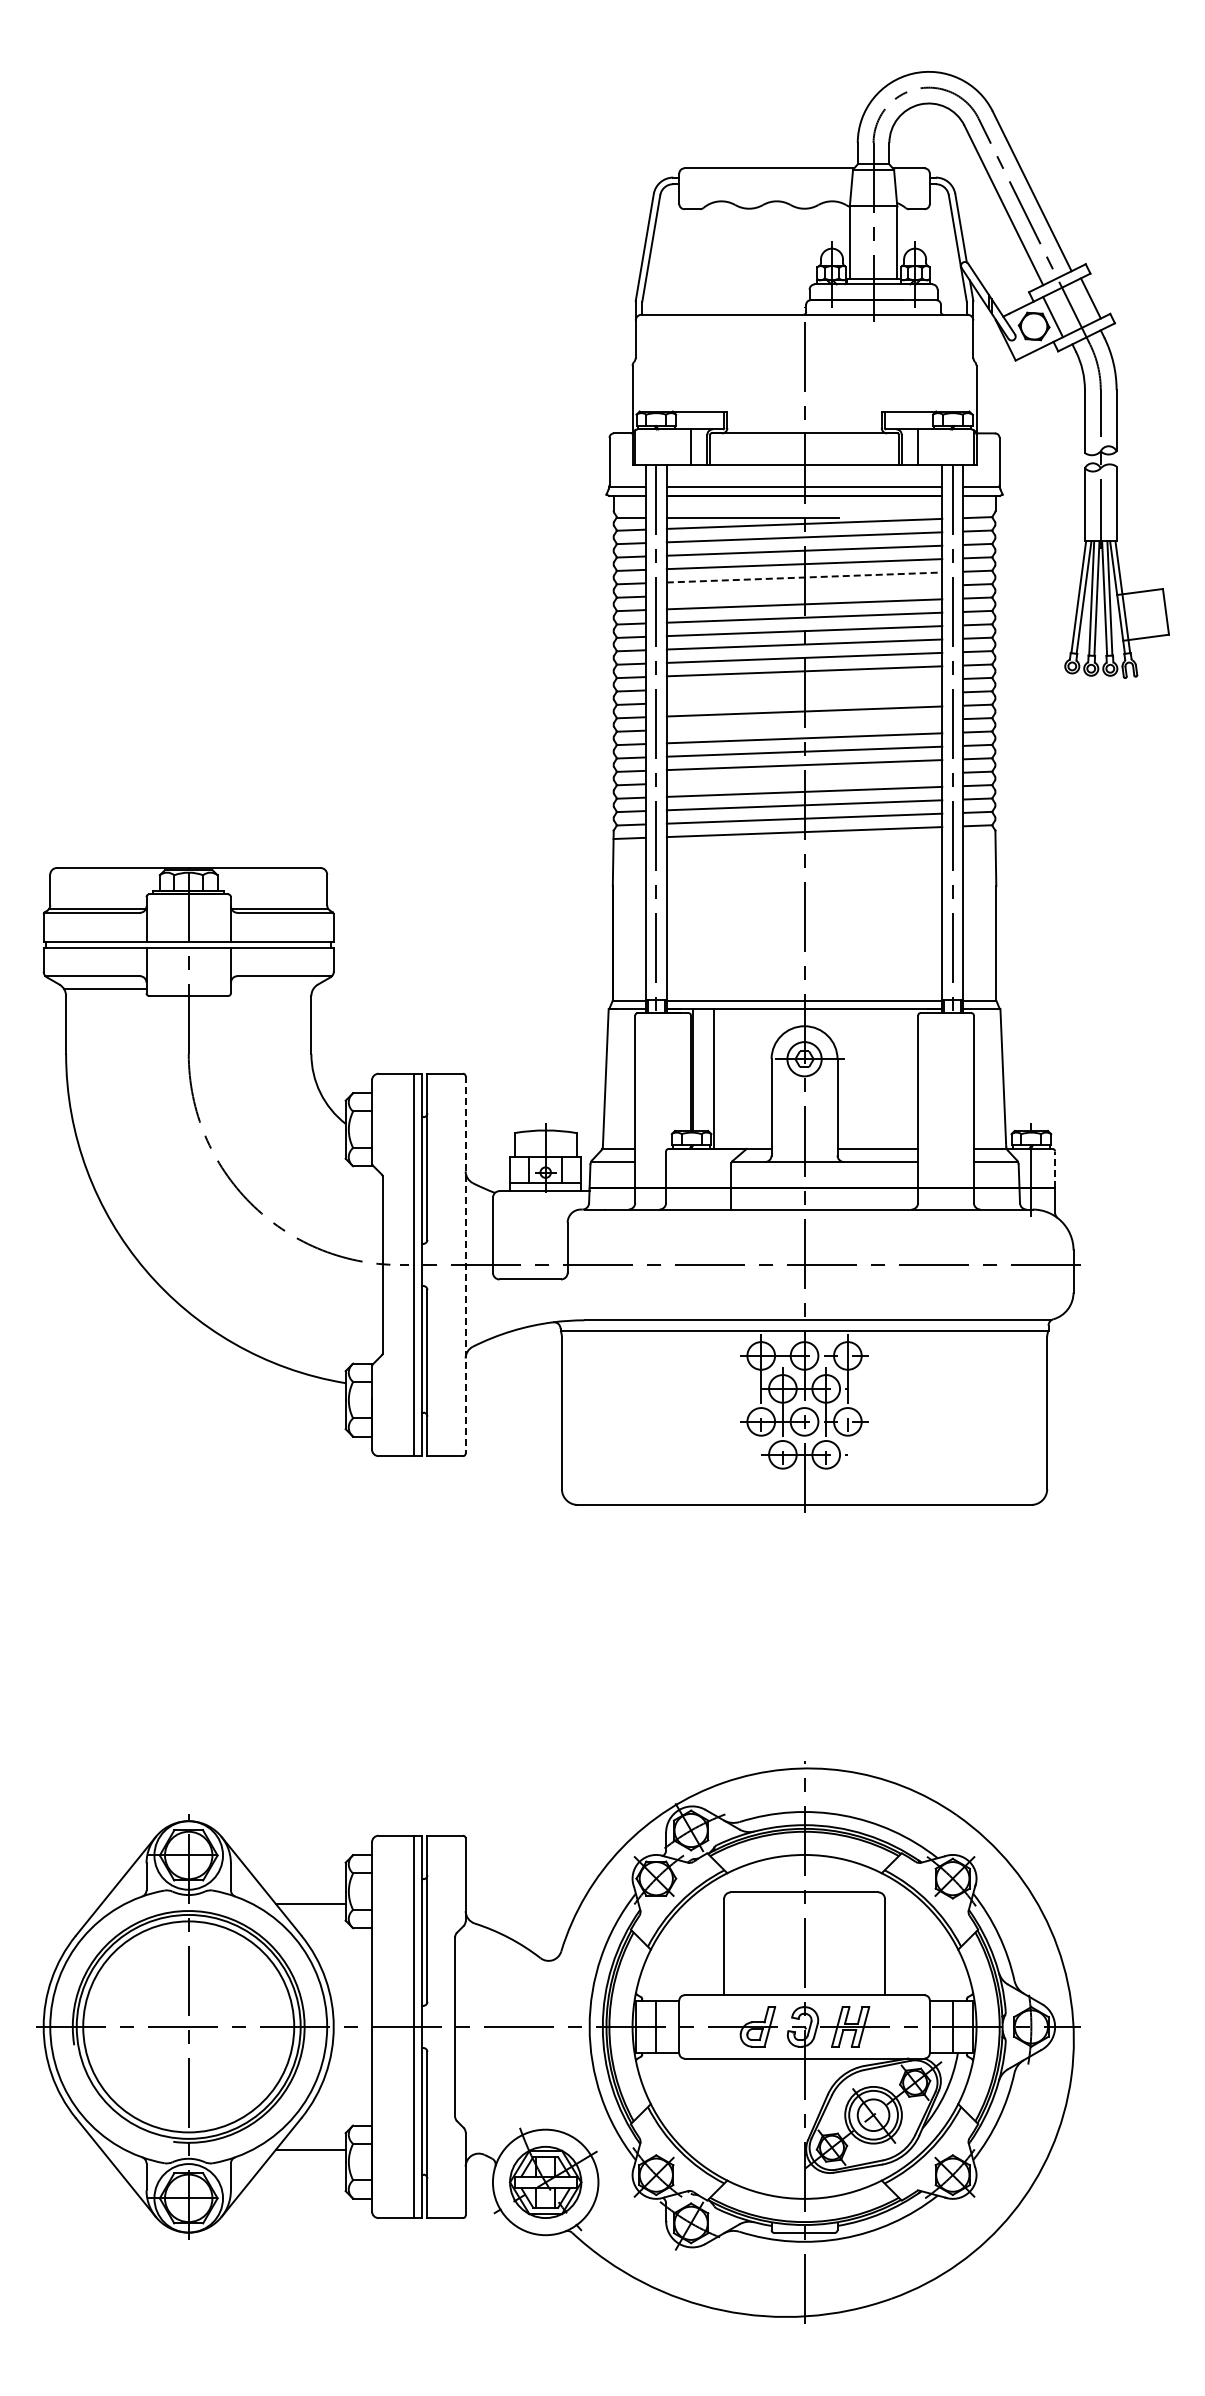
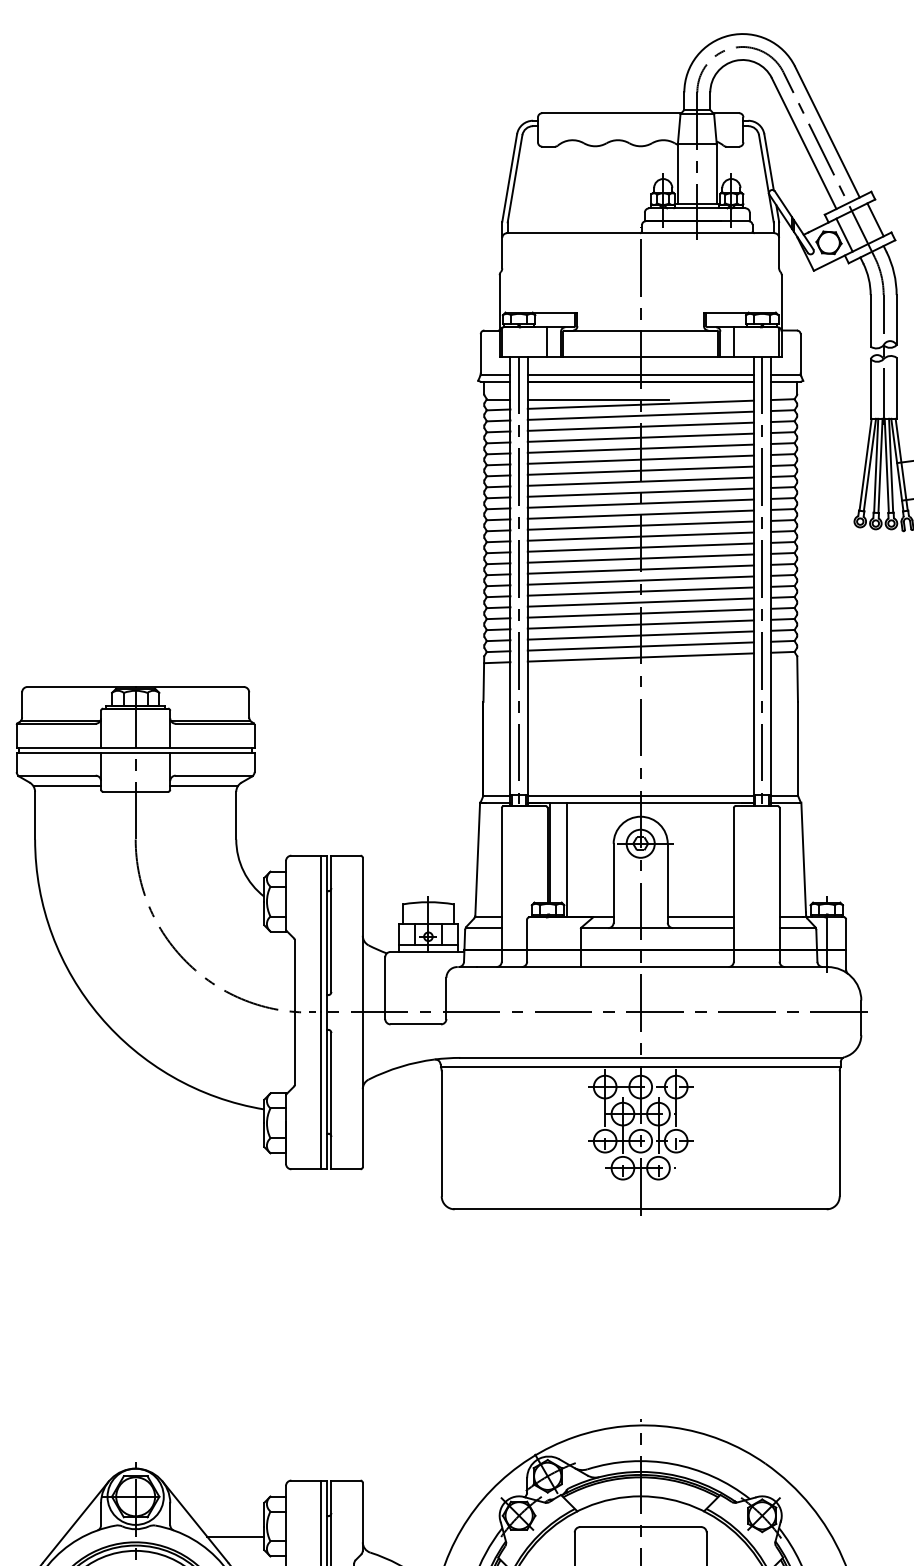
line: (804, 577) -> (640, 448), dashed -> solid
line: (804, 590) -> (640, 459), added
line: (804, 684) -> (640, 536), added
line: (804, 698) -> (640, 547), added
line: (804, 724) -> (640, 569), added
line: (804, 778) -> (640, 613), added
line: (271, 989) -> (203, 786), added
line: (1055, 1169) -> (846, 934), dashed -> solid
line: (465, 1264) -> (362, 1012), dashed -> solid

